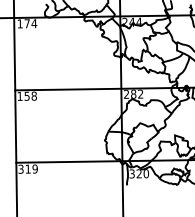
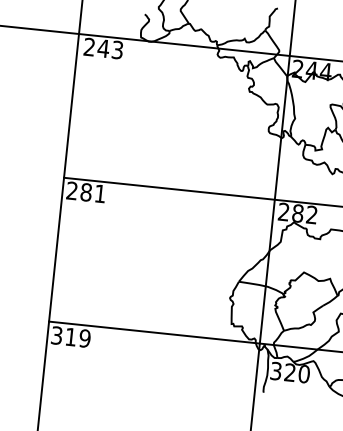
text: (27, 23) -> (104, 48), 174 -> 243
text: (26, 95) -> (85, 190), 158 -> 281

